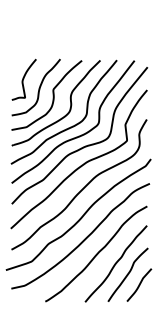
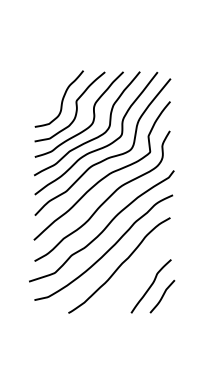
curve: (24, 79) -> (47, 90), removed
curve: (116, 263) -> (139, 274), removed

